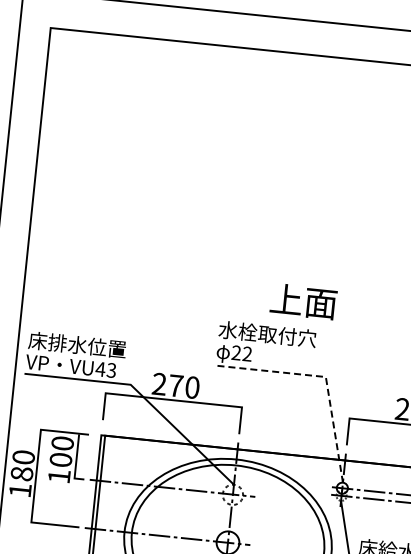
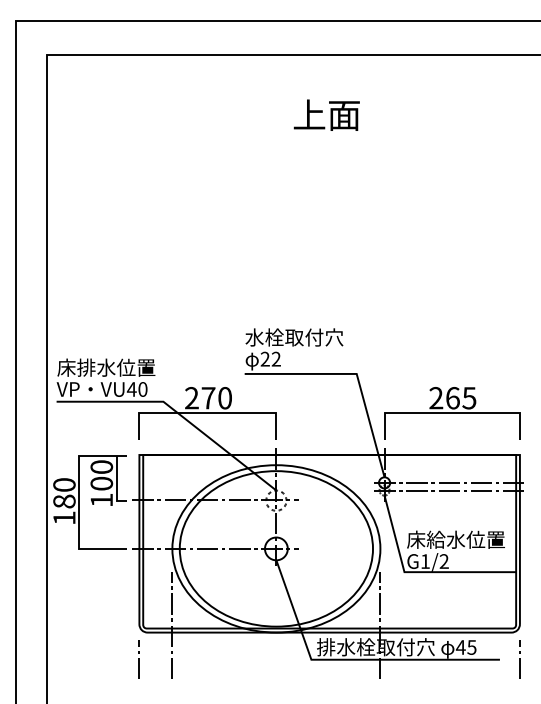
text: (303, 300) -> (326, 114), moved
text: (111, 370) -> (142, 389), VU43 -> VU40
line: (323, 376) -> (354, 373), dashed -> solid

